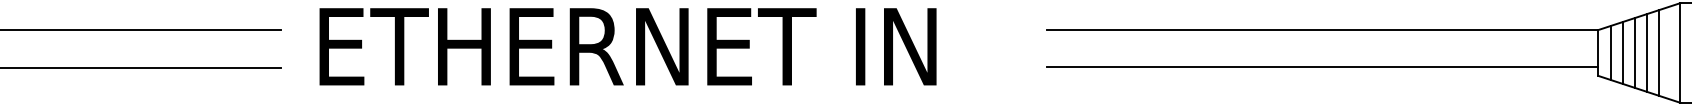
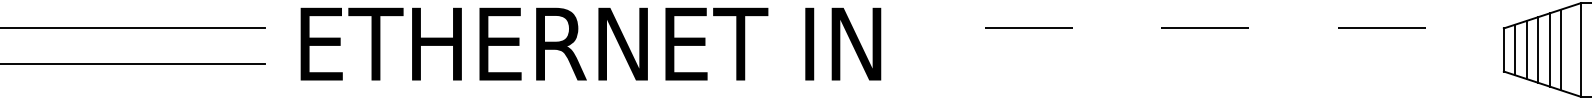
line: (1323, 30) -> (1245, 28), solid -> dashed
line: (1322, 67) -> (1244, 63), removed

